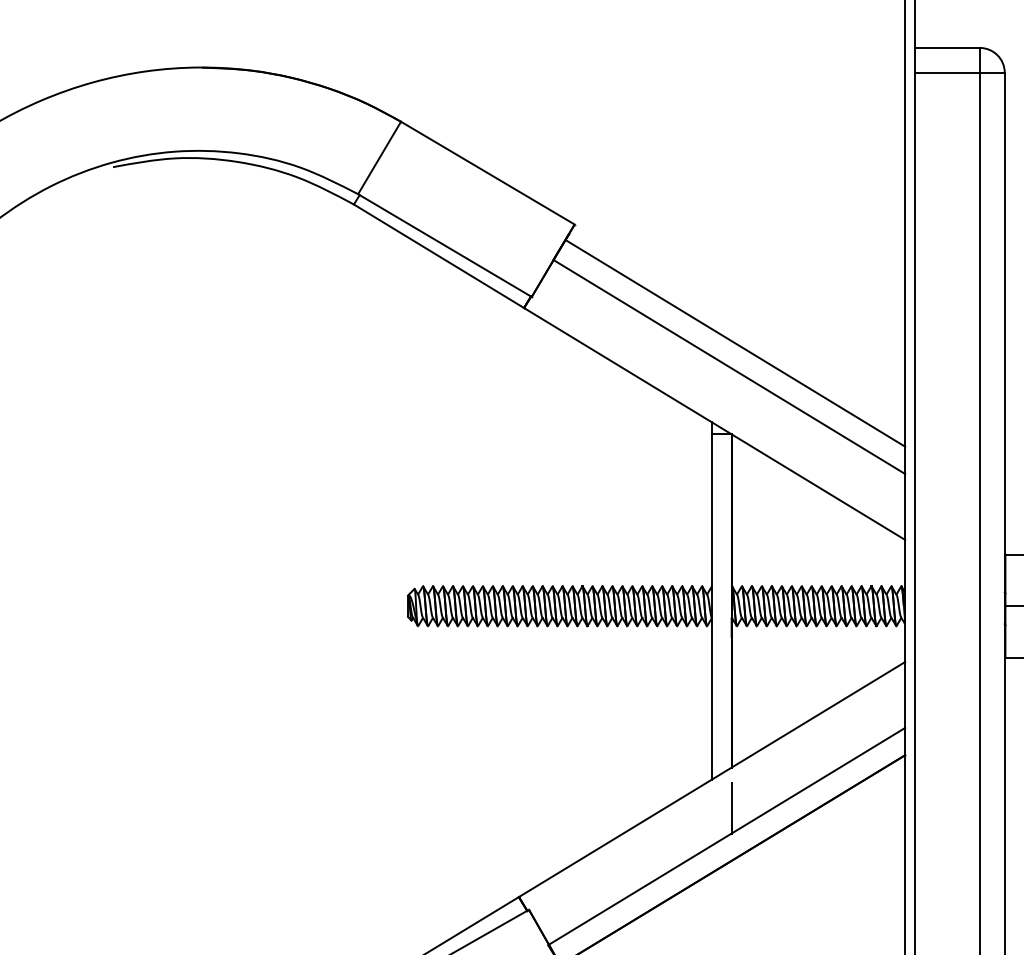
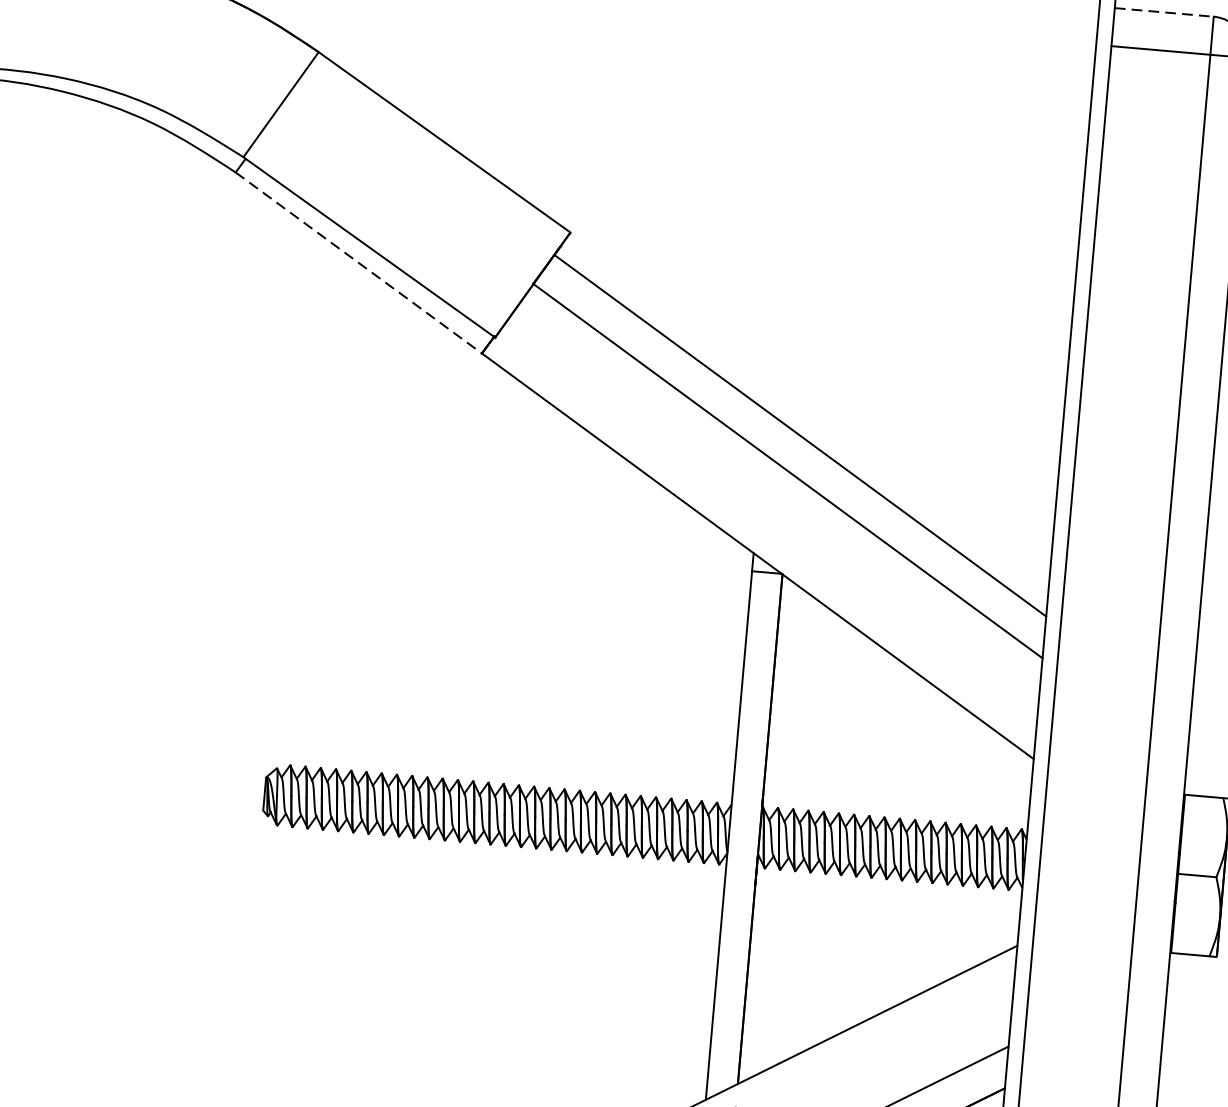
line: (948, 47) -> (1165, 11), solid -> dashed
line: (439, 256) -> (359, 263), solid -> dashed

